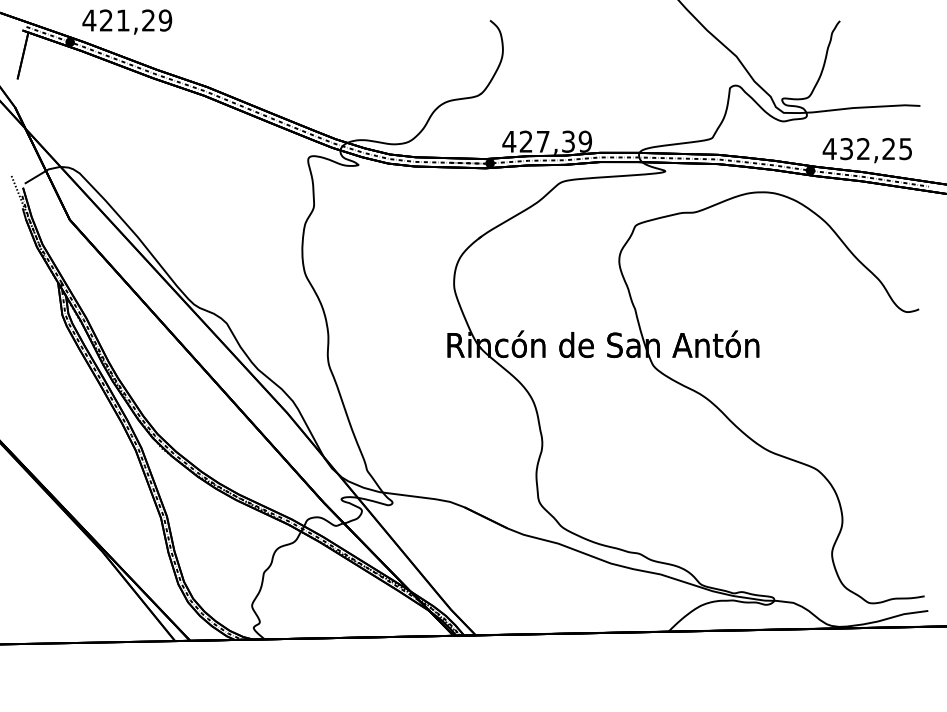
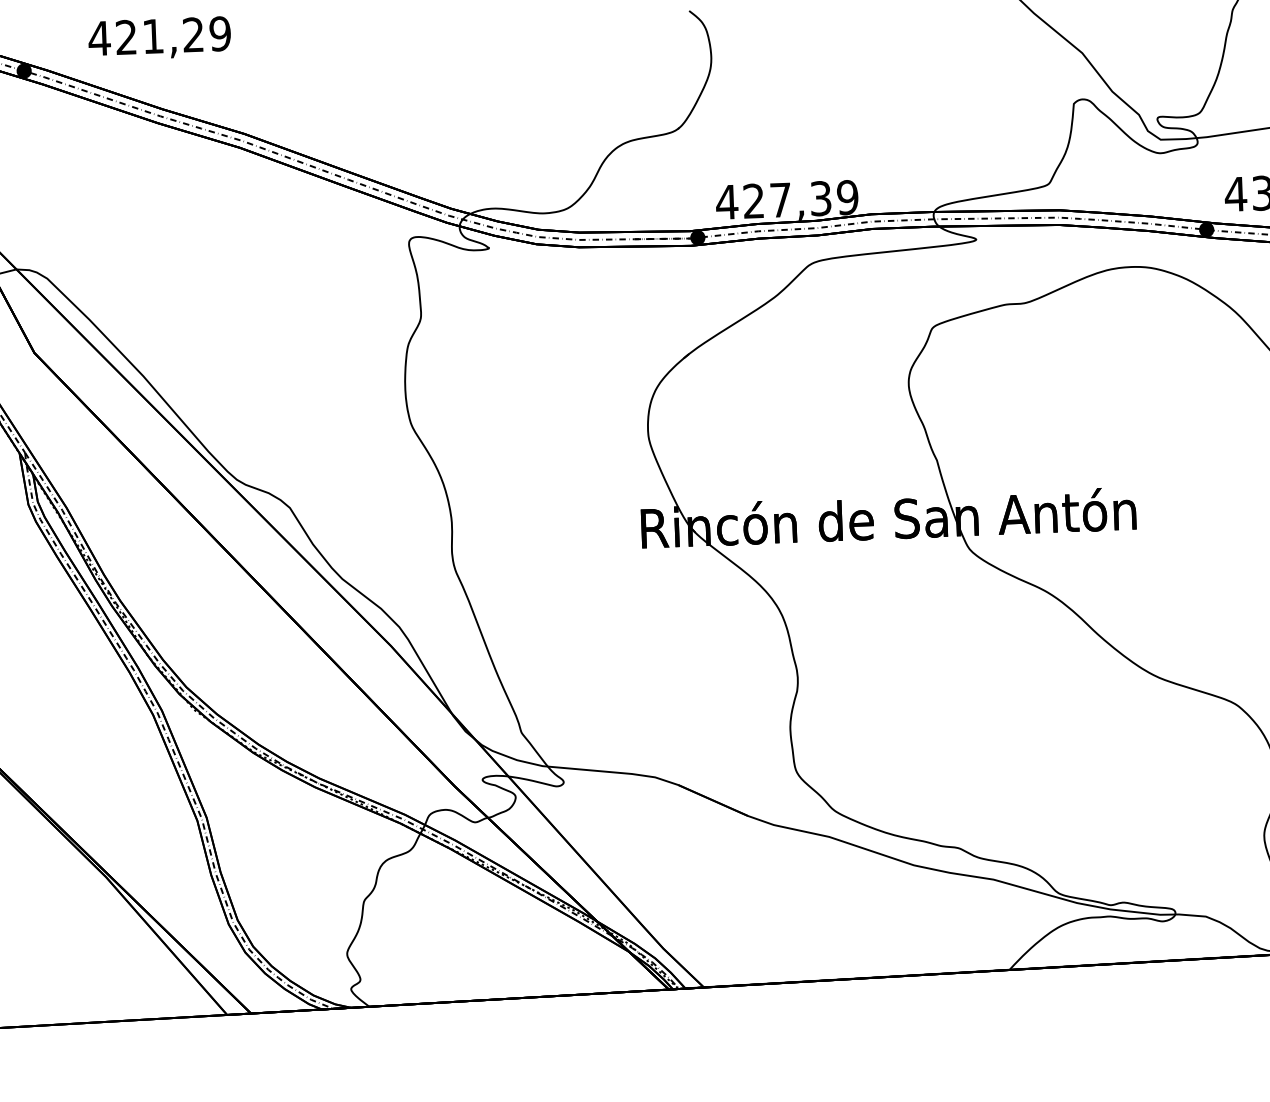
text: (127, 21) -> (160, 37), moved

